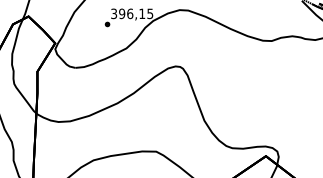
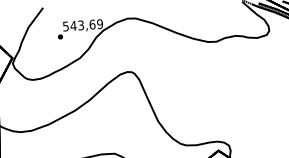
text: (132, 13) -> (83, 24), 396,15 -> 543,69

